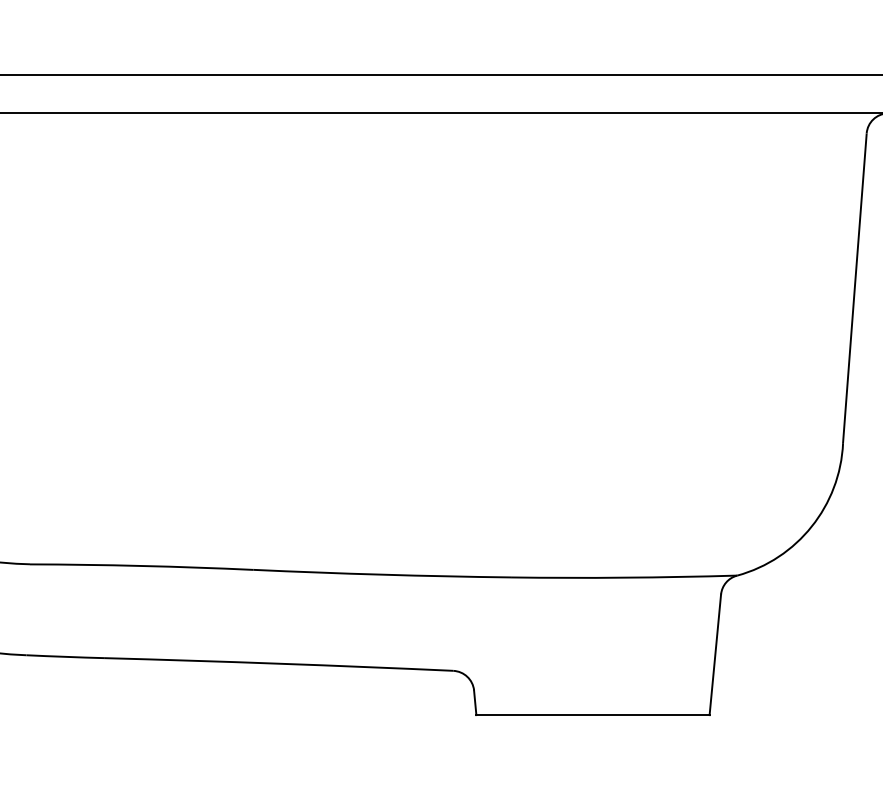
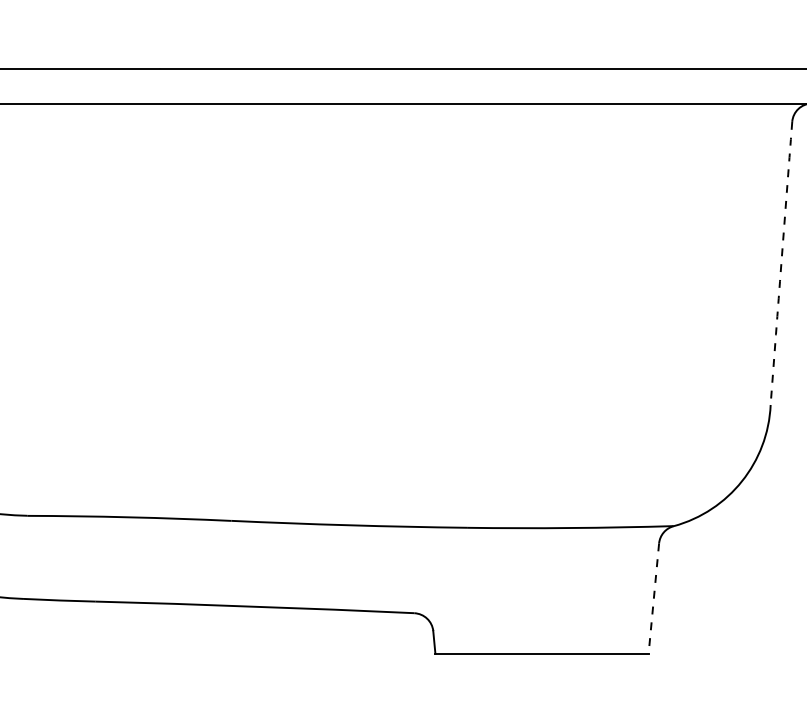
arc: (854, 288) -> (781, 263), solid -> dashed
line: (715, 654) -> (654, 598), solid -> dashed

